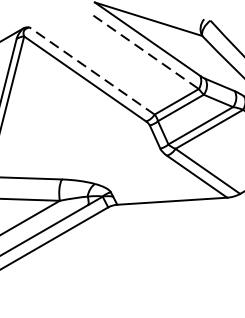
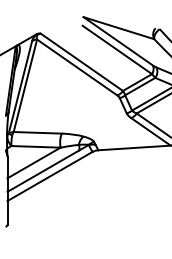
line: (146, 53) -> (117, 50), dashed -> solid
line: (91, 69) -> (81, 61), dashed -> solid

